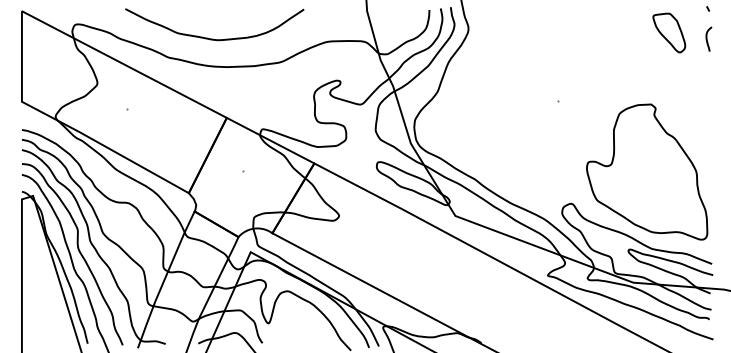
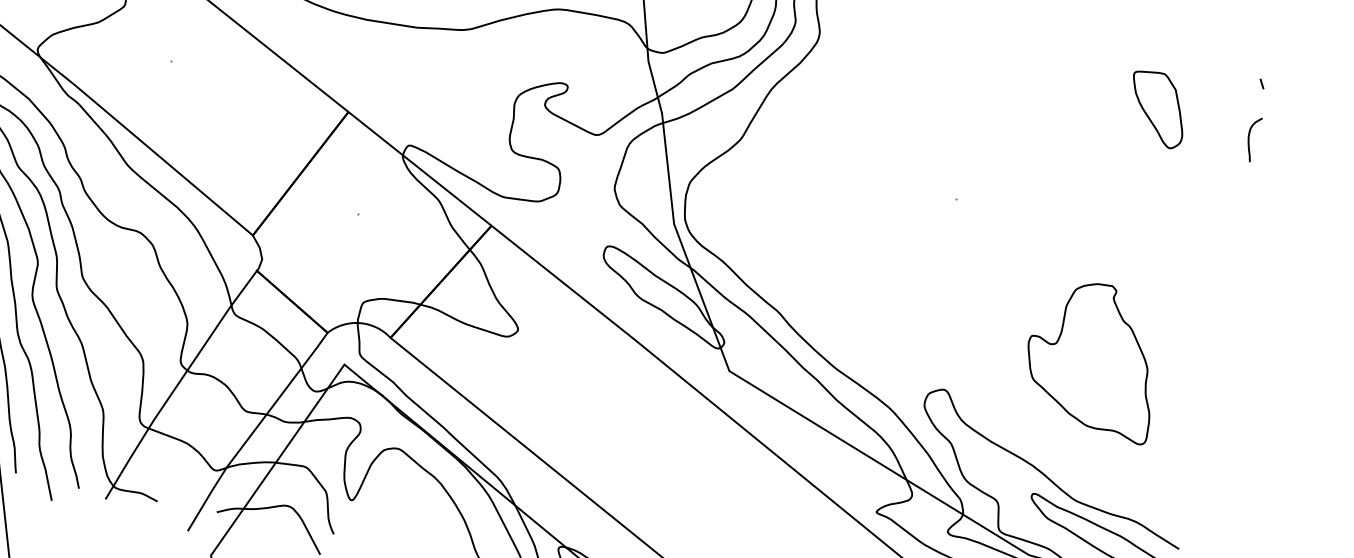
part: (669, 32) -> (1158, 108), moved
part: (647, 171) -> (1094, 358), size x0.6

